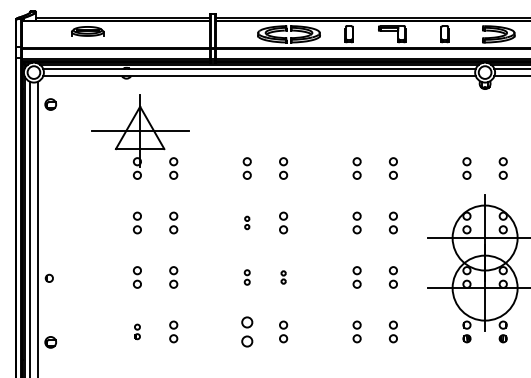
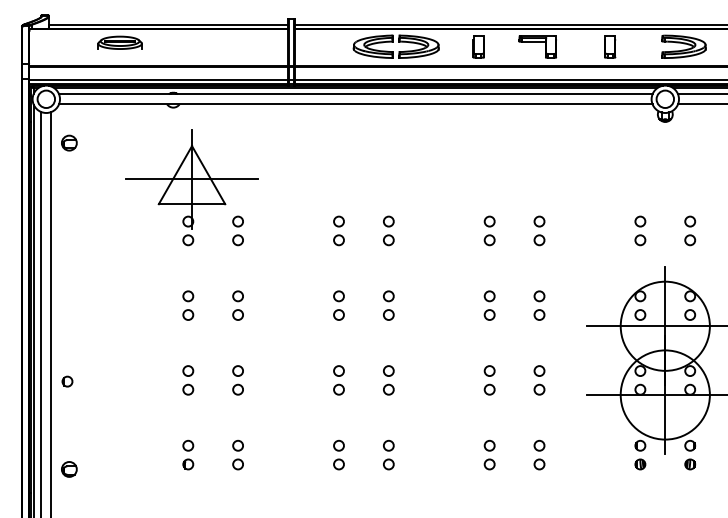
part: (246, 222) -> (338, 305), size x1.67
part: (246, 277) -> (338, 380), size x1.43
part: (283, 277) -> (388, 380), size x1.67
part: (137, 331) -> (188, 454), size x1.43
part: (246, 331) -> (338, 454), size x0.71

